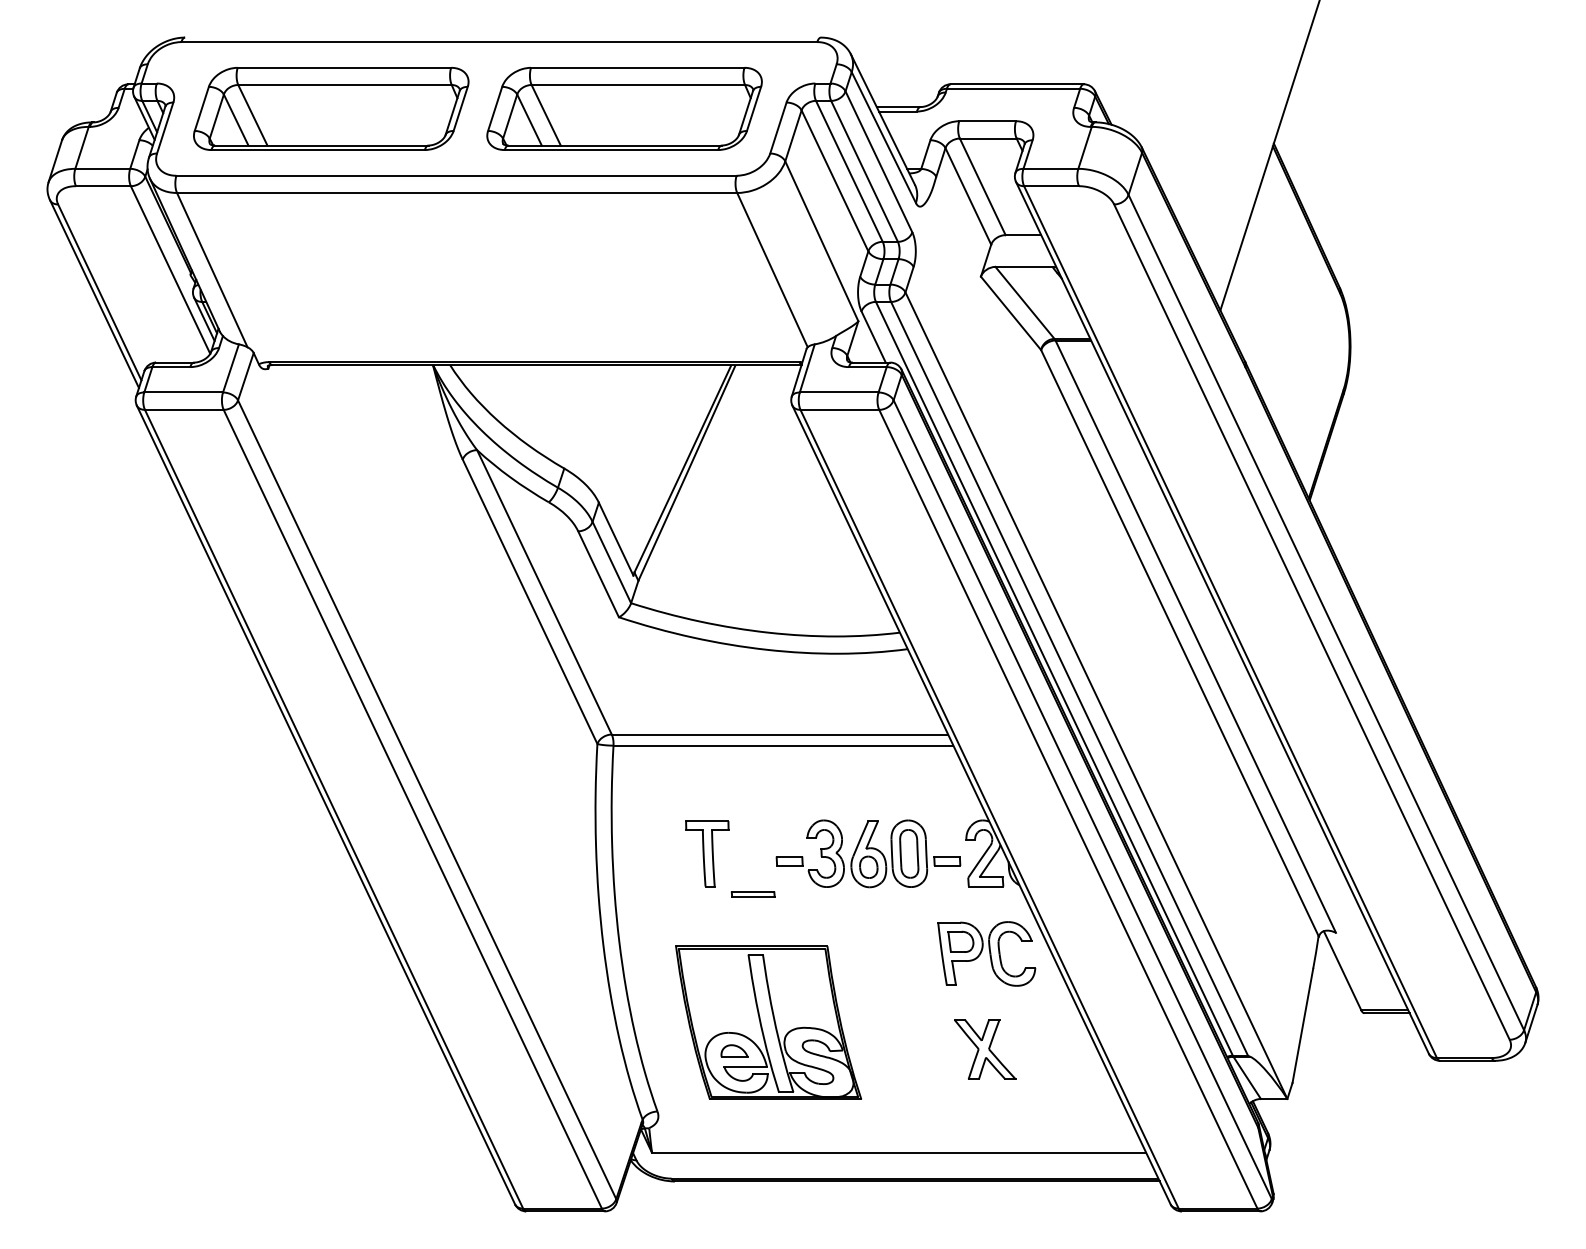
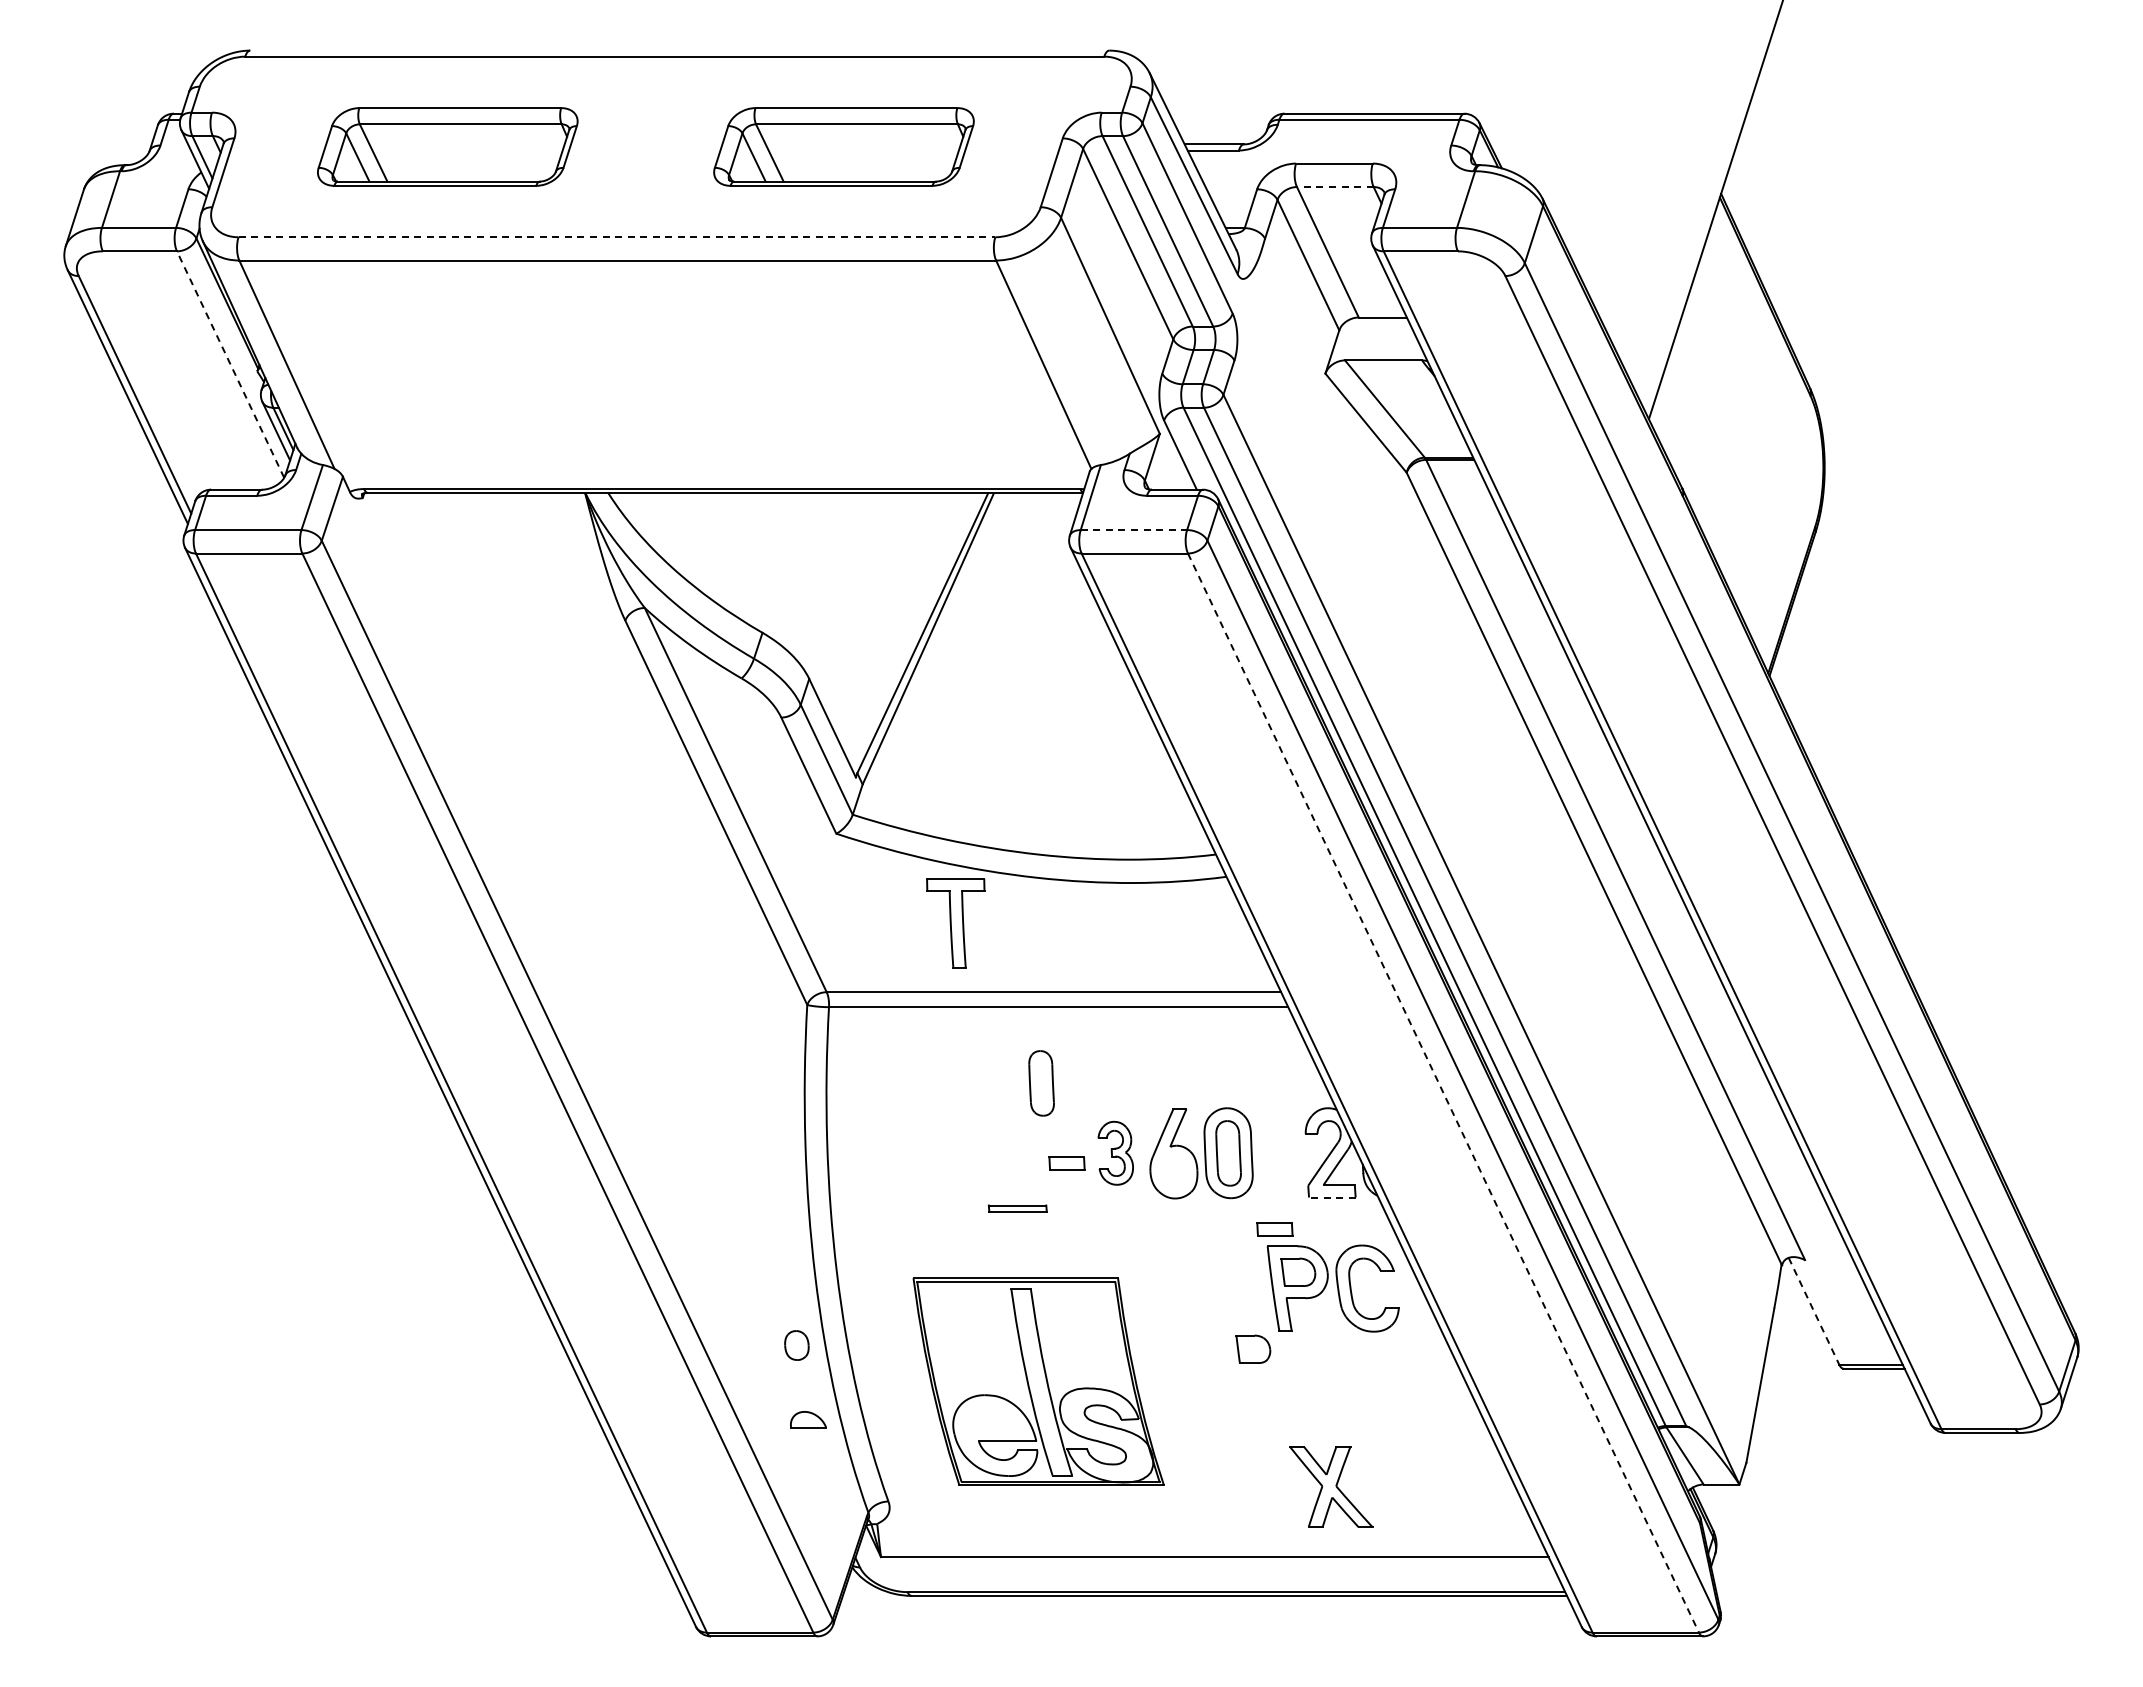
part: (331, 108) -> (447, 146), size x0.7
part: (624, 108) -> (843, 146), size x0.7
line: (987, 138) -> (1334, 187), solid -> dashed
line: (456, 175) -> (617, 237), solid -> dashed
line: (170, 269) -> (230, 364), solid -> dashed
line: (839, 392) -> (1134, 530), solid -> dashed
part: (770, 802) -> (1041, 1083), added
line: (1068, 809) -> (1443, 1093), solid -> dashed
part: (707, 853) -> (955, 923), moved
part: (825, 853) -> (1115, 1153), size x0.7
part: (946, 861) -> (1274, 1229), moved
part: (868, 867) -> (796, 1345), moved
line: (985, 886) -> (1331, 1197), solid -> dashed
line: (1342, 970) -> (1814, 1311), solid -> dashed
part: (927, 998) -> (1253, 1348), added
part: (985, 1049) -> (1331, 1486), moved
part: (734, 1050) -> (808, 1419), moved

